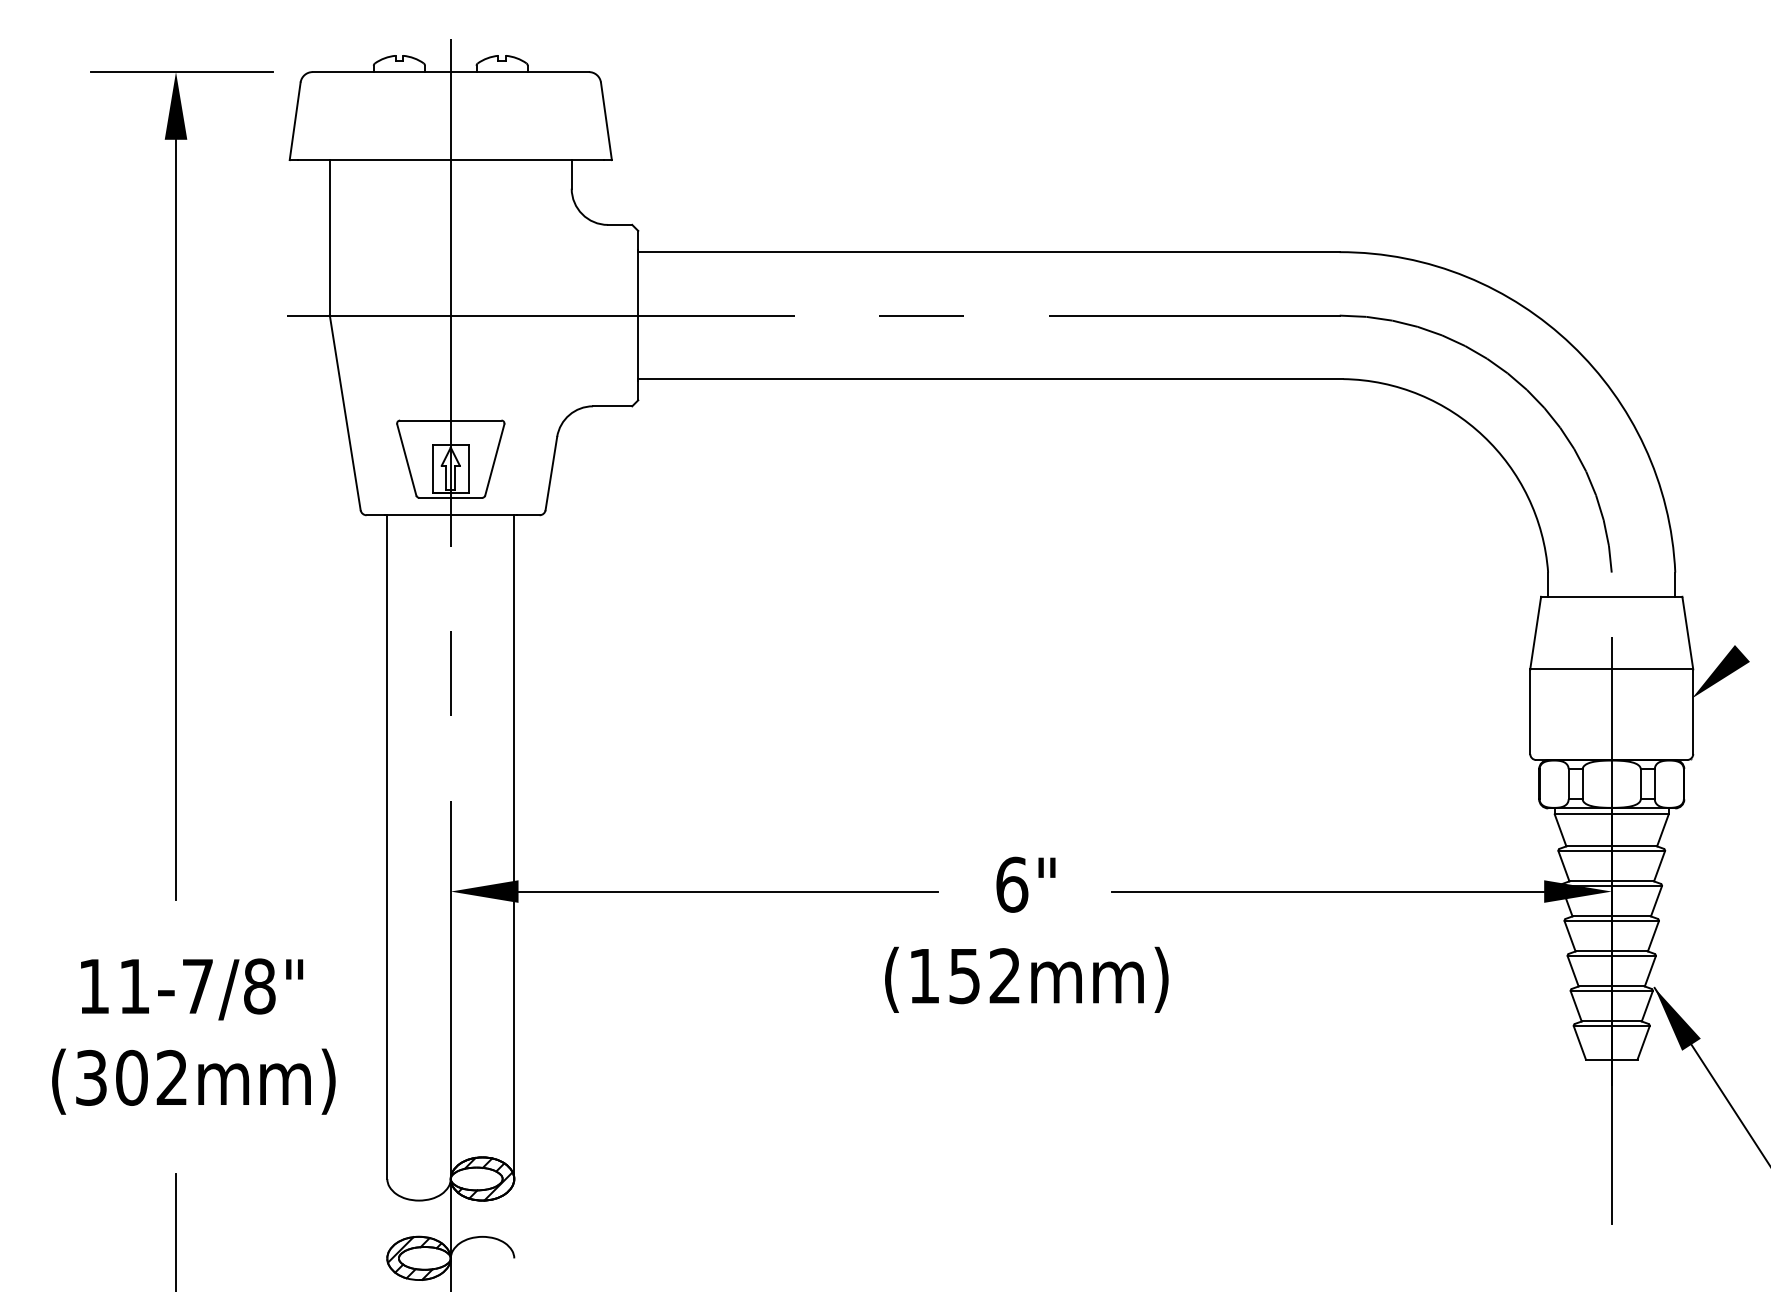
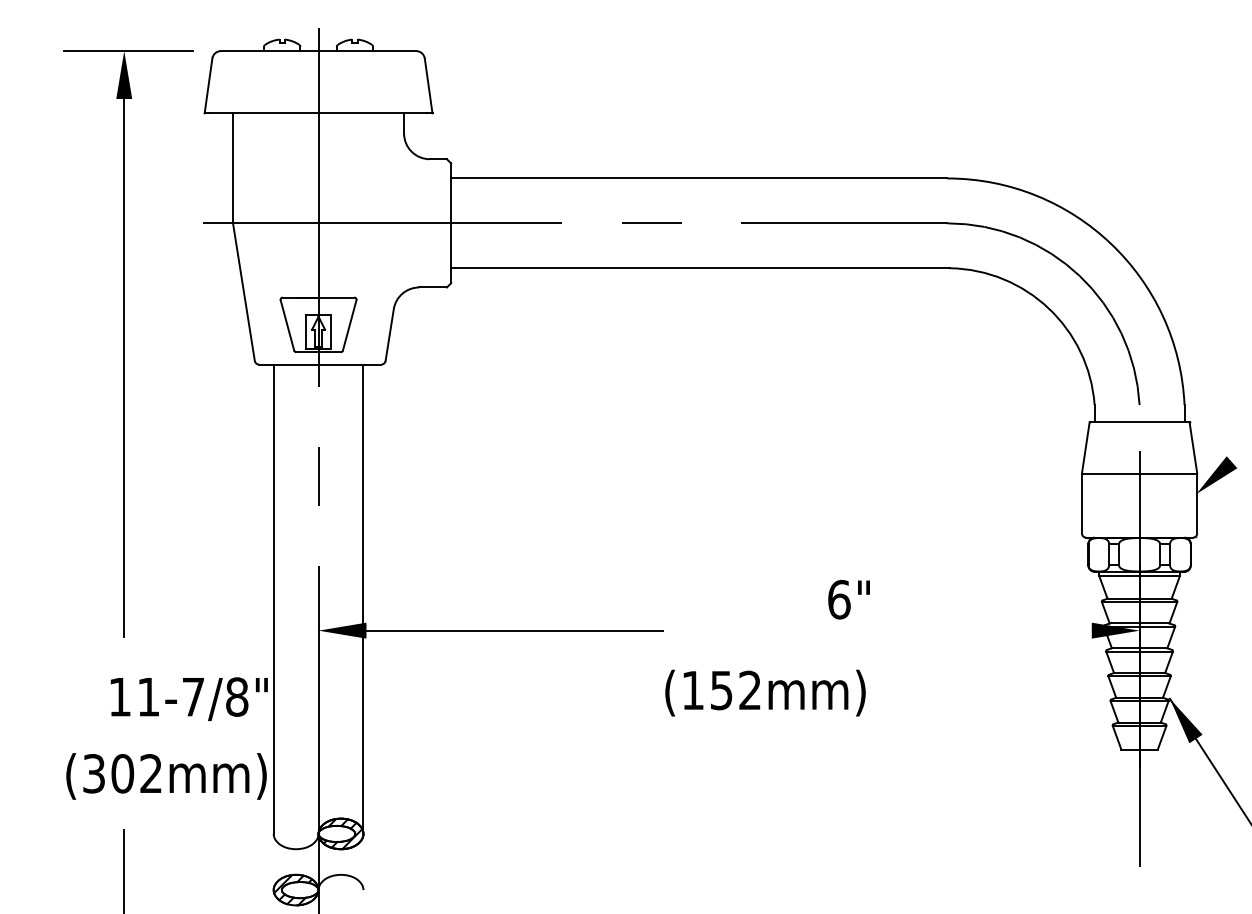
text: (1025, 884) -> (848, 599), moved
line: (1327, 891) -> (938, 630), removed
text: (1026, 979) -> (765, 692), moved
text: (192, 989) -> (189, 699), moved
text: (193, 1081) -> (166, 776), moved

